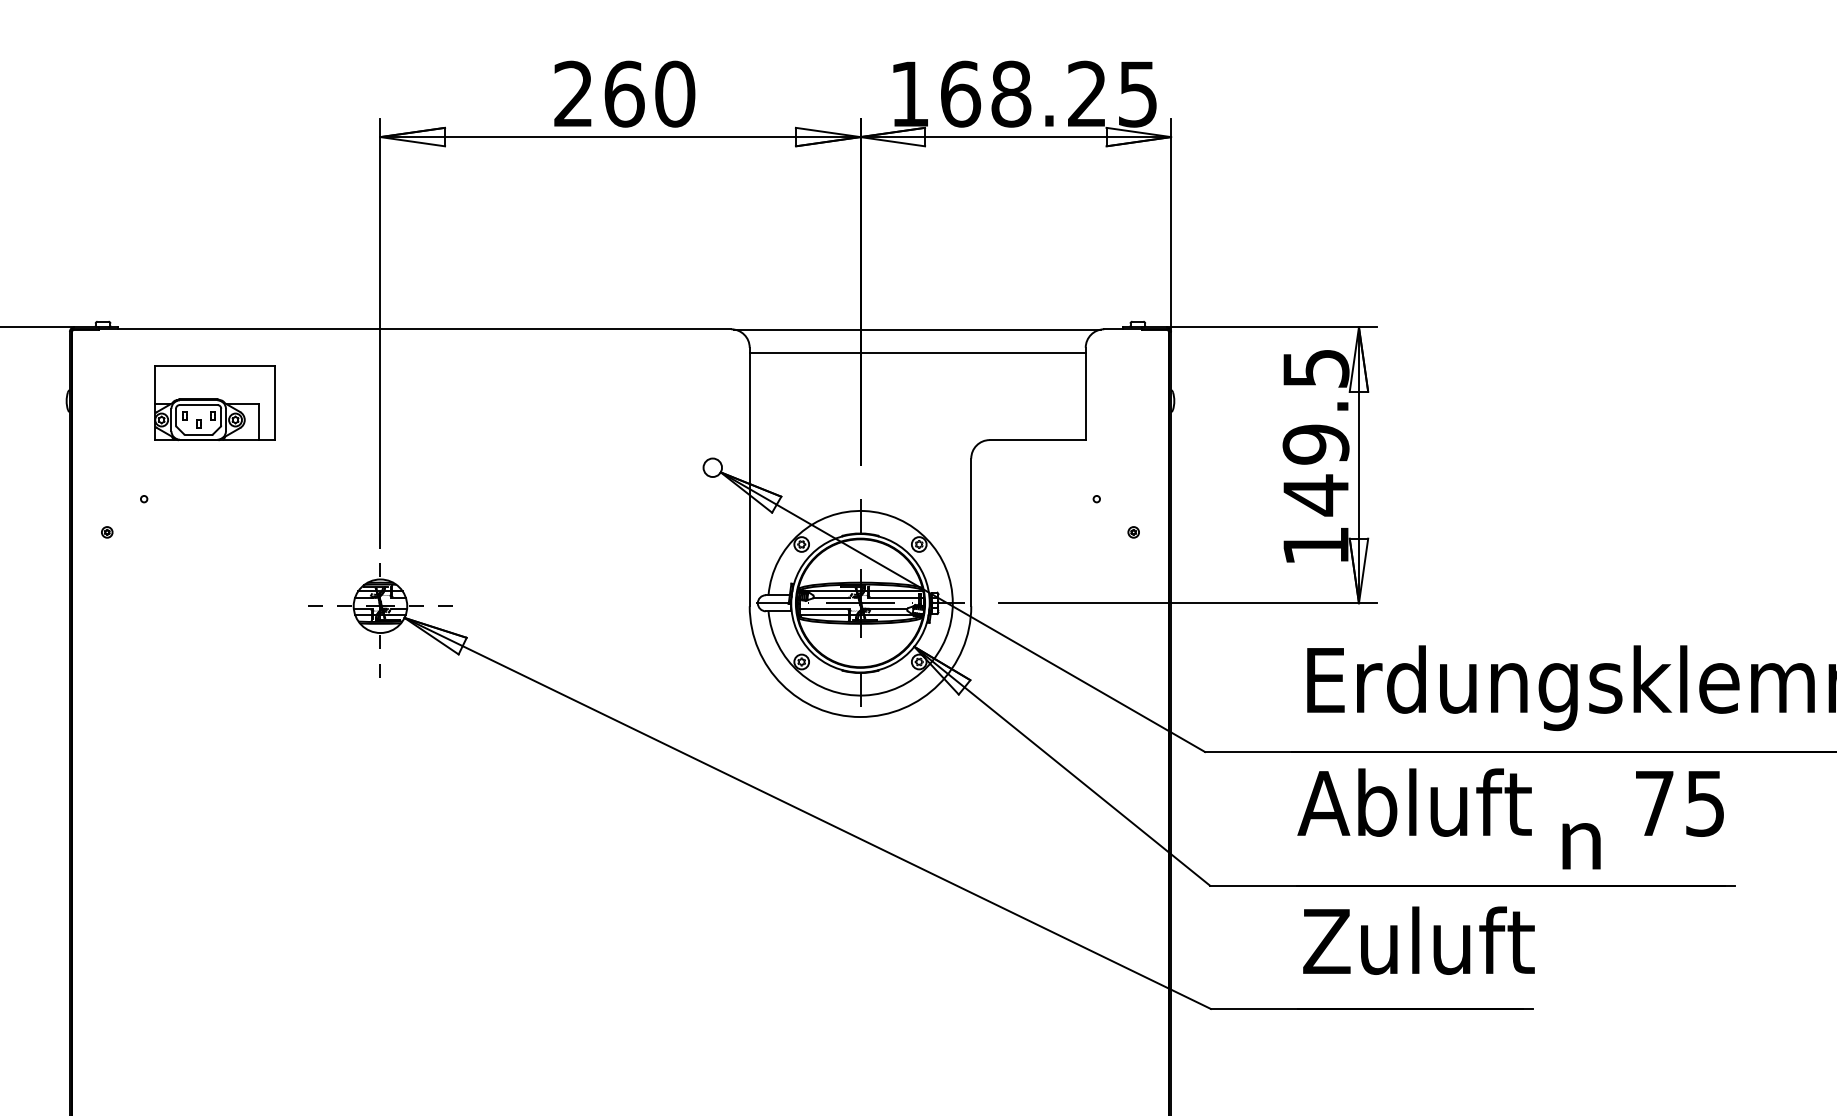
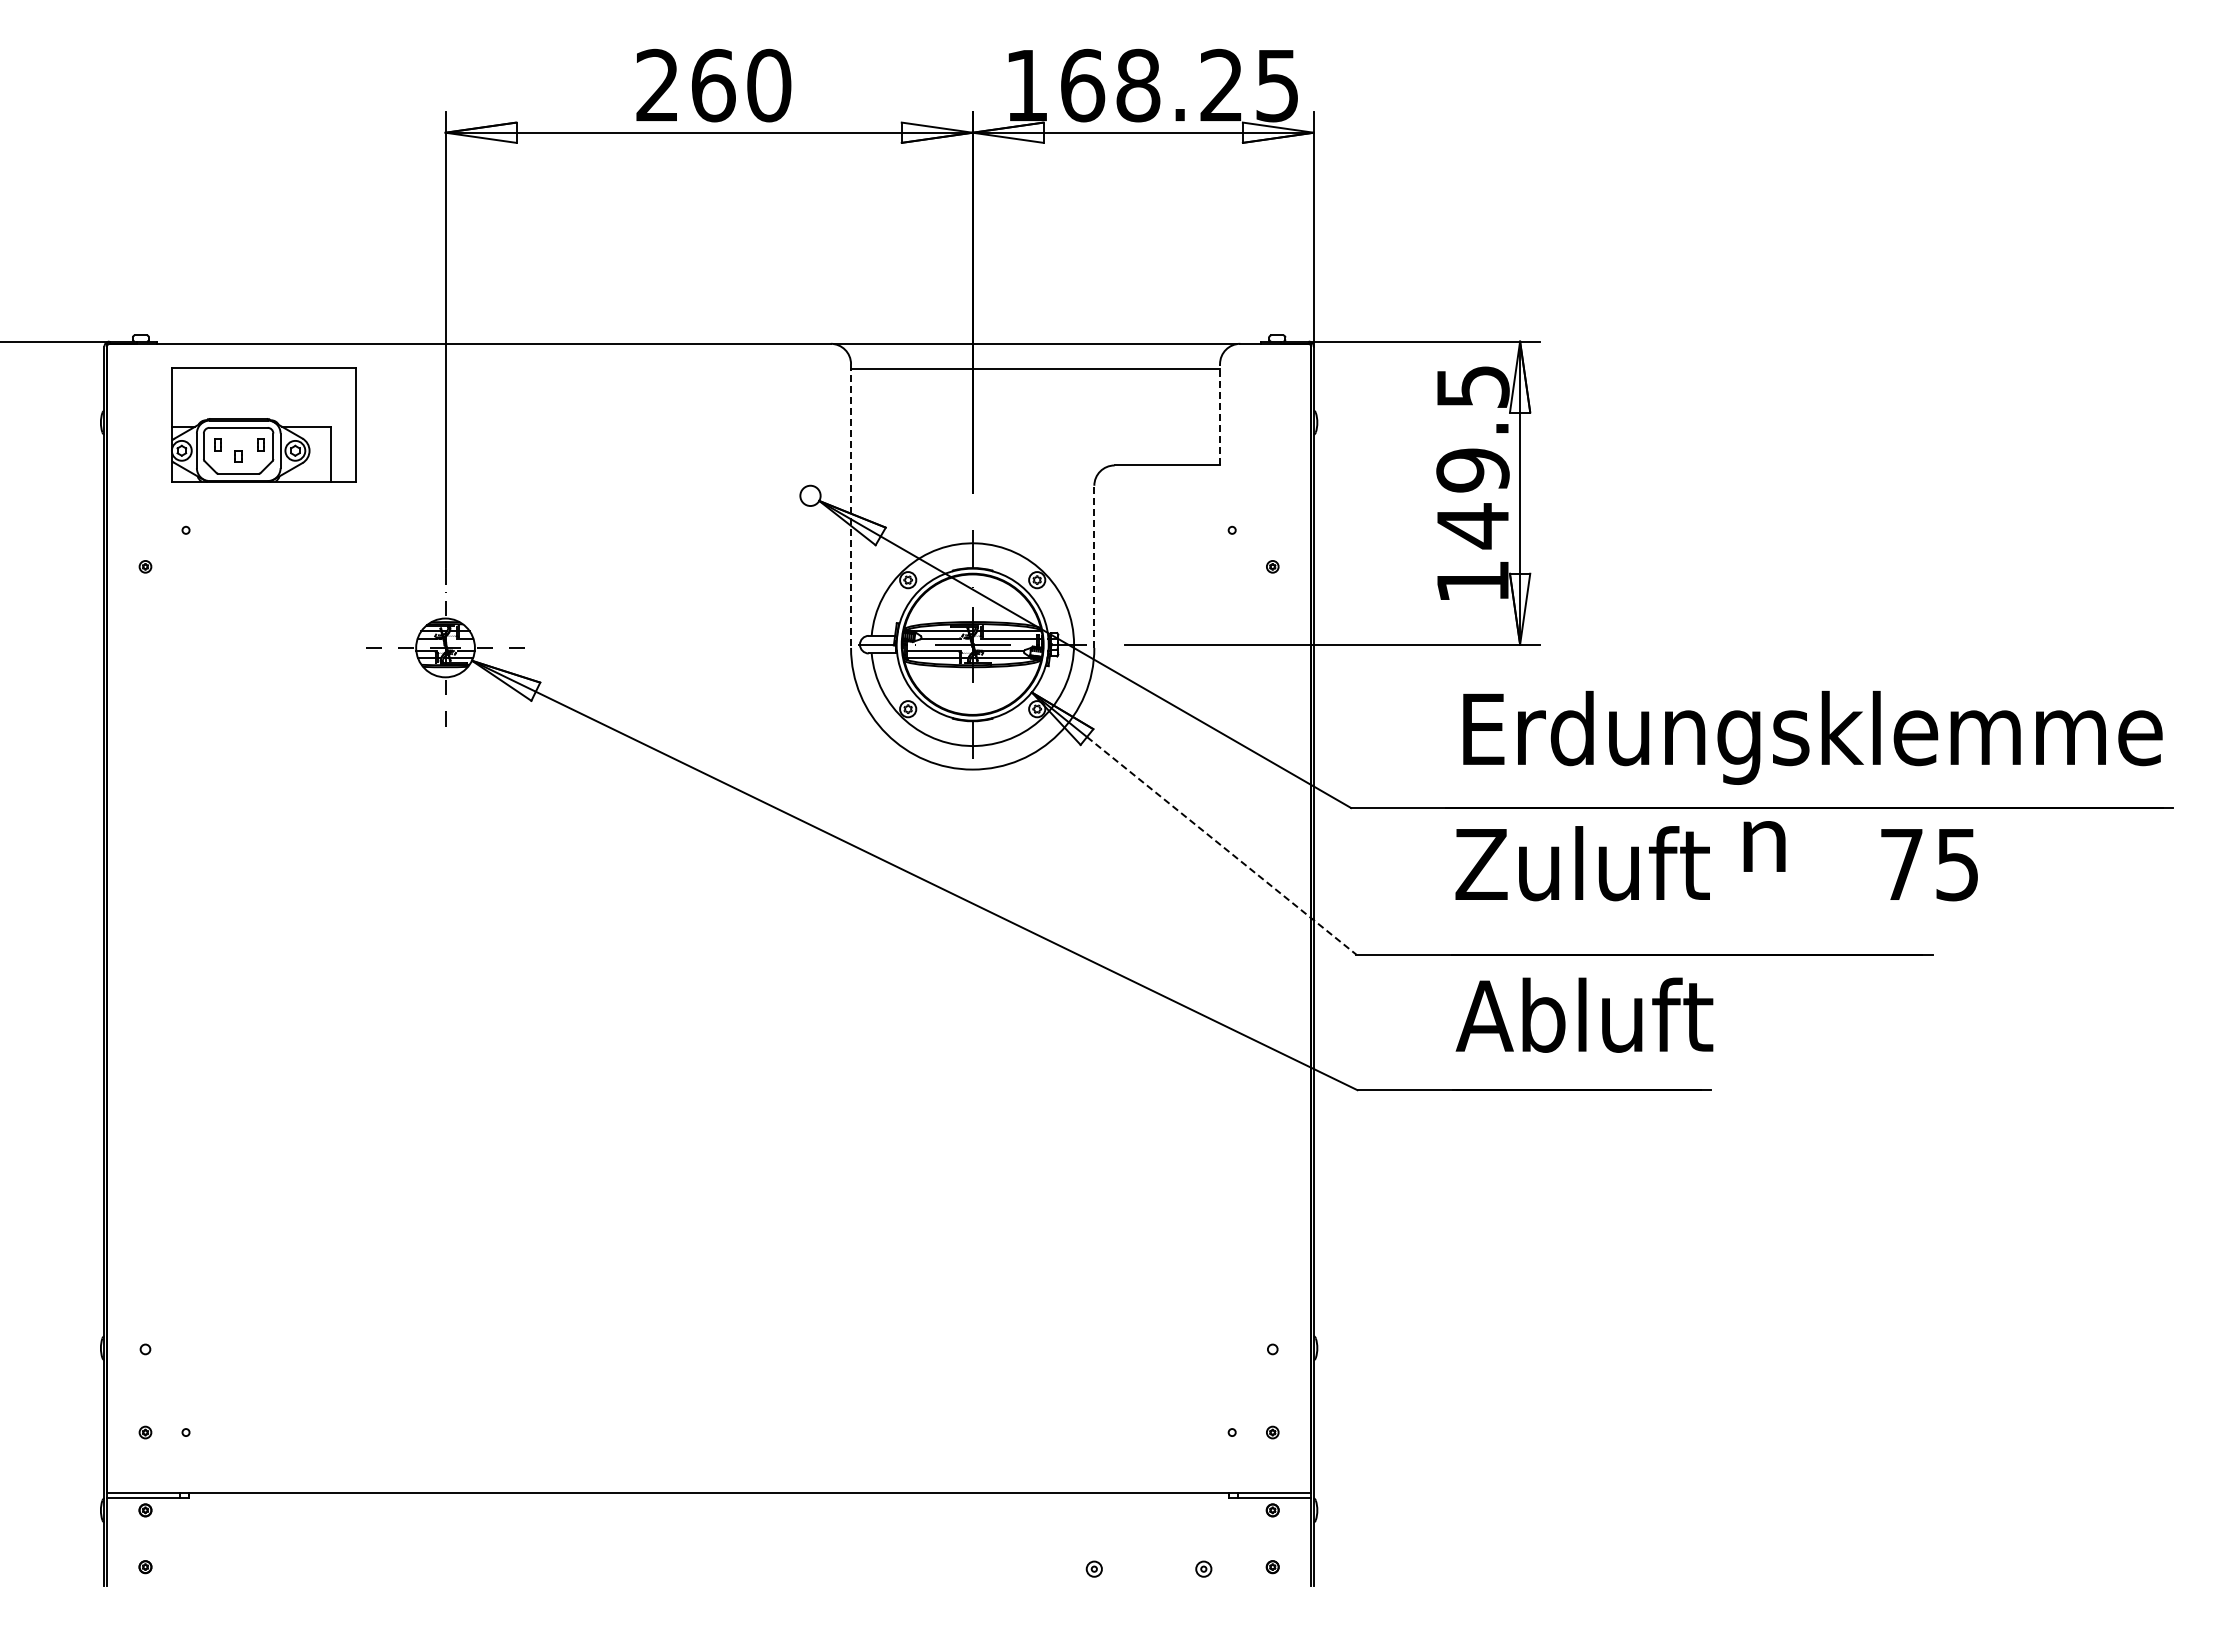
line: (1086, 393) -> (1220, 414), solid -> dashed
part: (214, 402) -> (263, 424), size x1.4
line: (750, 477) -> (851, 506), solid -> dashed
line: (971, 532) -> (1094, 566), solid -> dashed
line: (1087, 787) -> (1222, 846), solid -> dashed
text: (1347, 802) -> (1507, 863), Abluft -> Zuluft
text: (1679, 804) -> (1929, 865), moved
text: (1581, 846) -> (1764, 846), moved
text: (1350, 940) -> (1510, 1014), Zuluft -> Abluft

